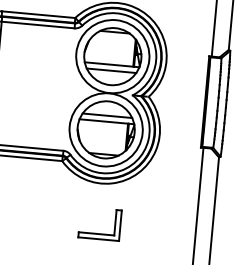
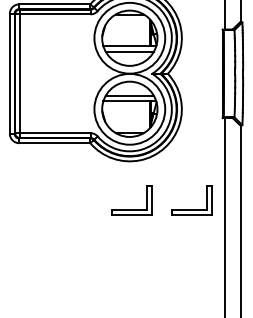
part: (160, 238) -> (191, 209), added

